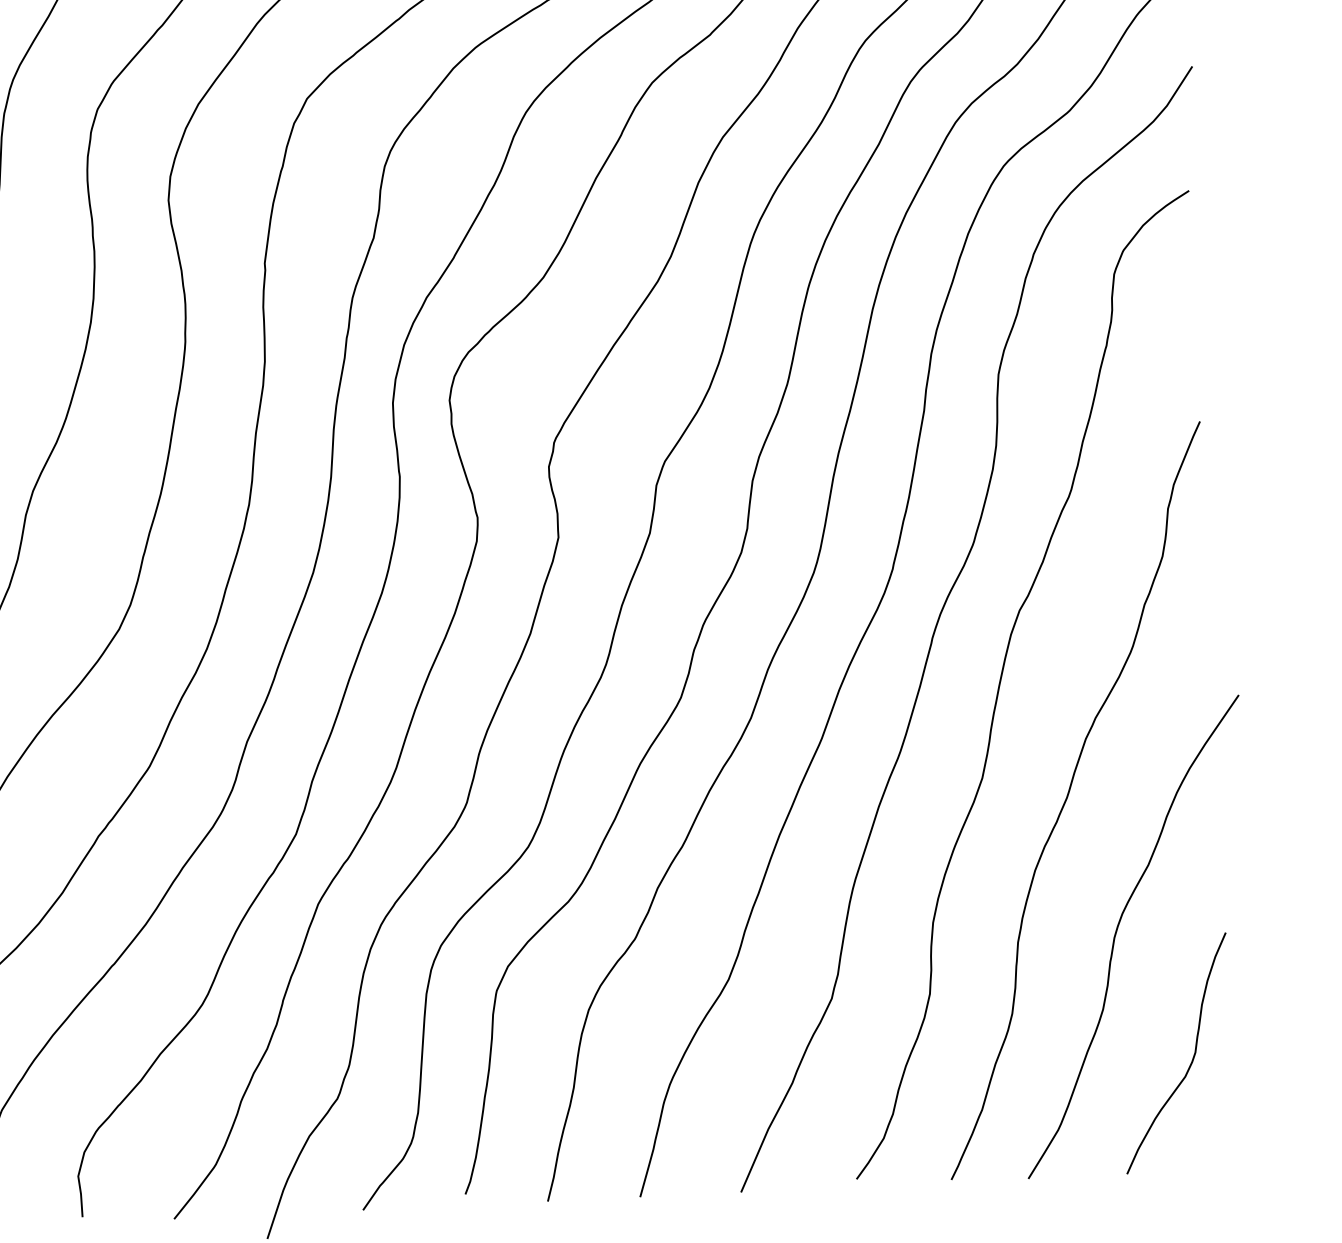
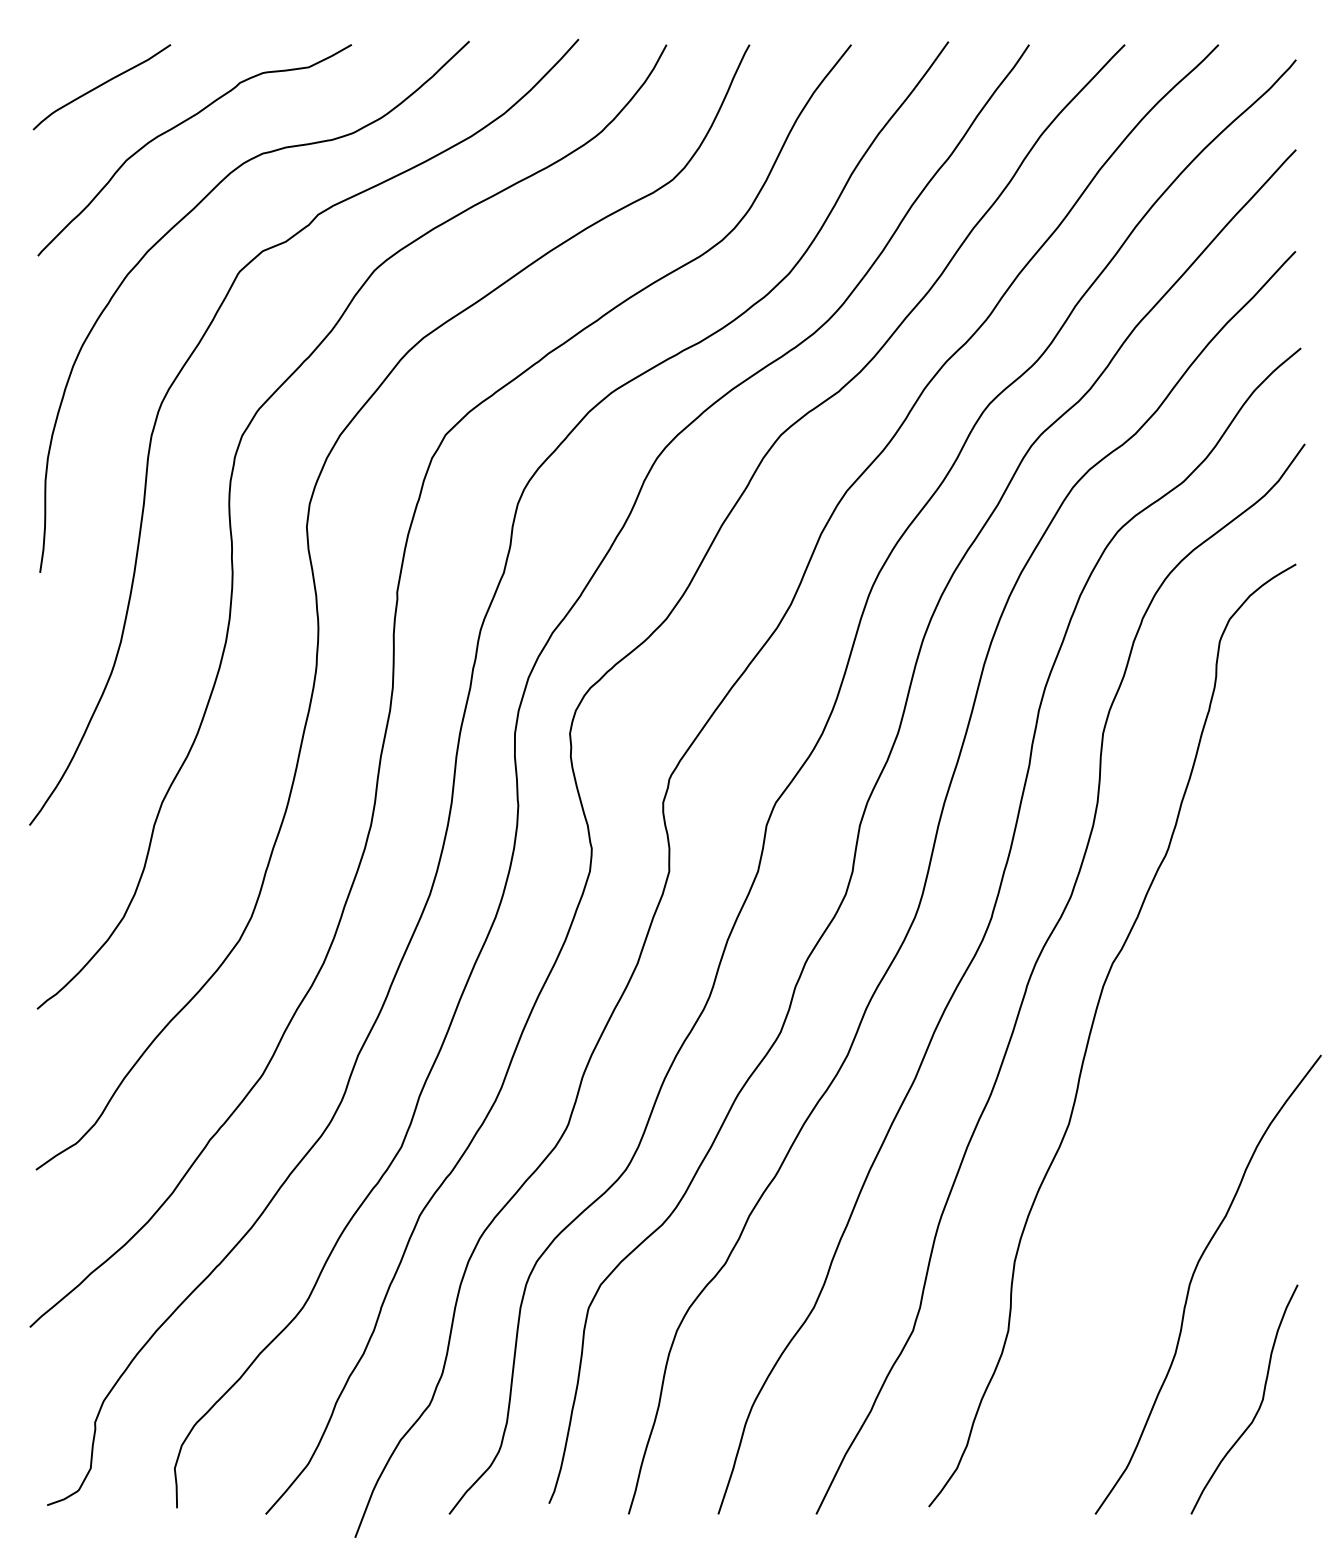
curve: (1068, 797) -> (1151, 1146), removed

